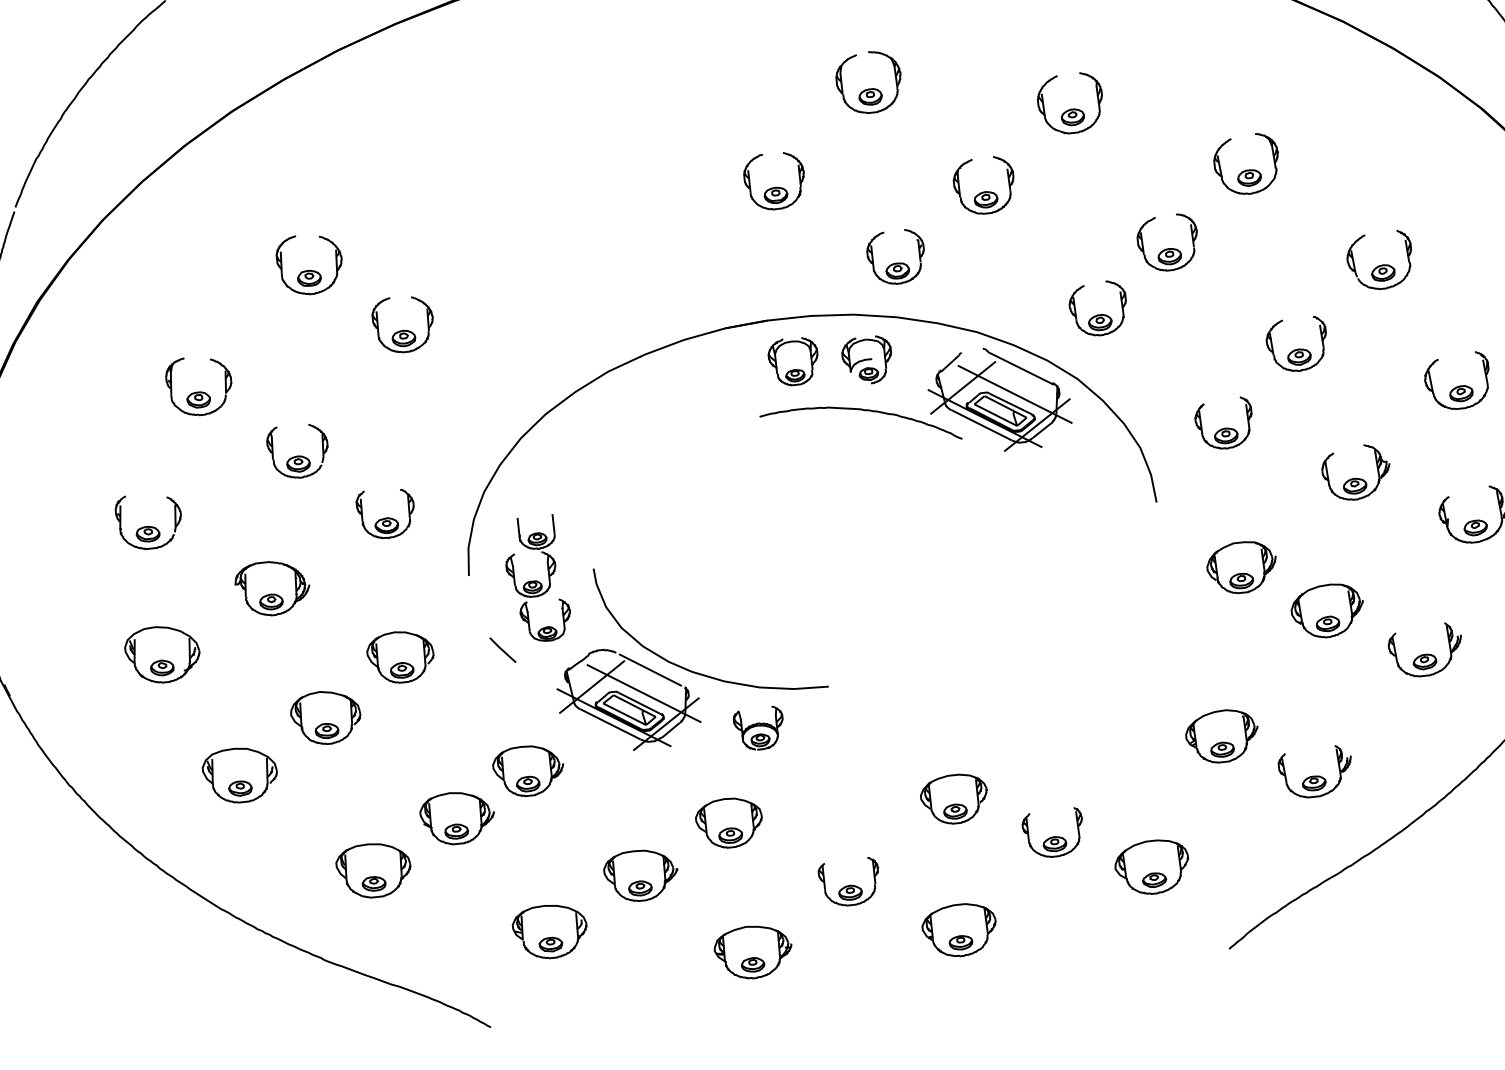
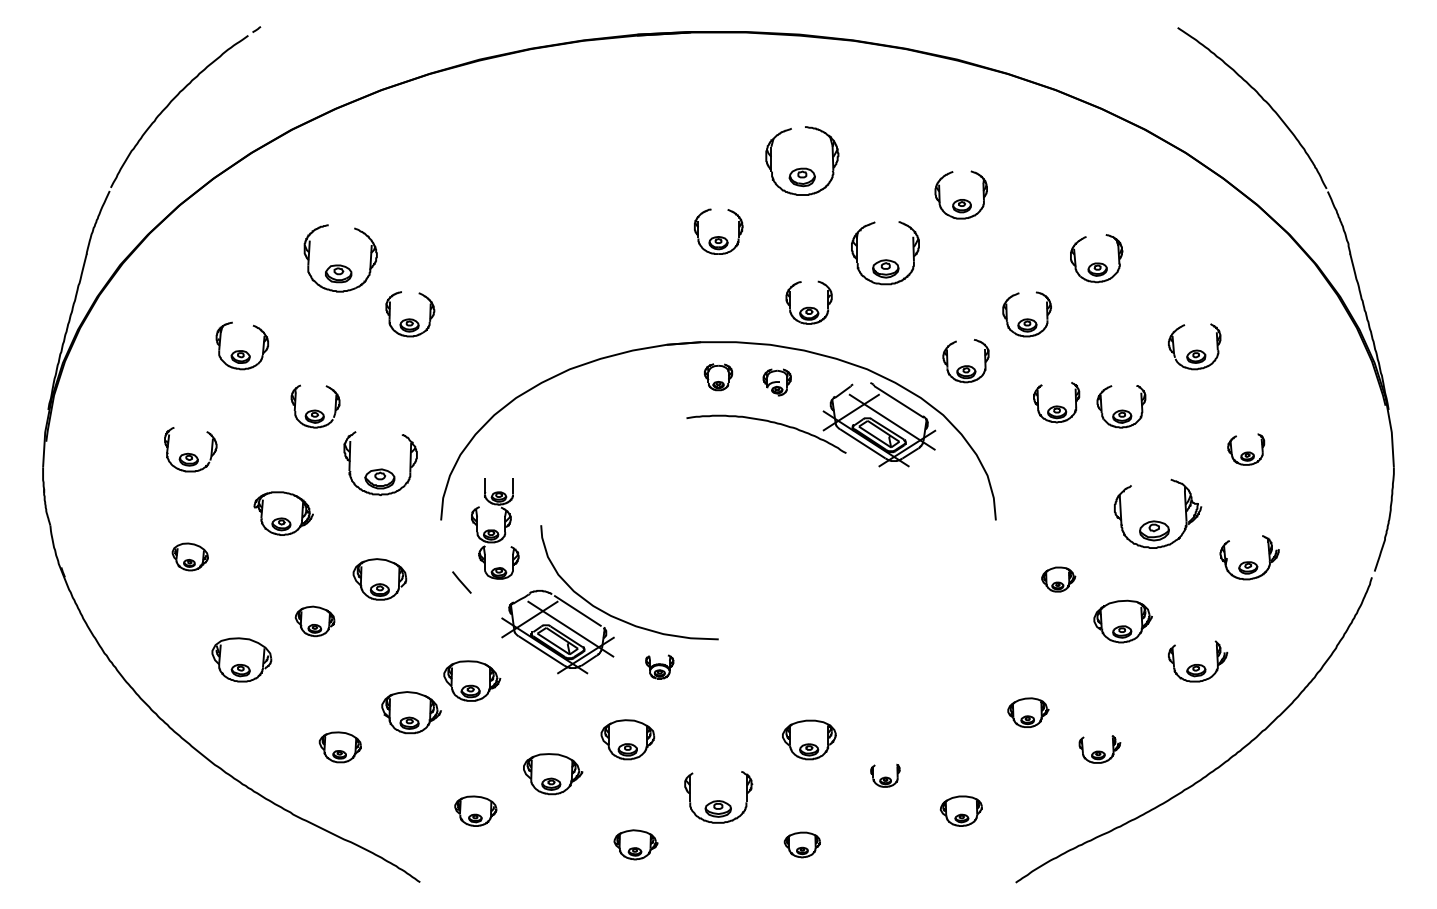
part: (869, 81) -> (802, 160), size x1.4
part: (984, 186) -> (885, 253), size x1.4
part: (309, 264) -> (340, 258), size x1.4
part: (793, 360) -> (718, 376), size x0.7
part: (866, 360) -> (776, 382), size x0.7
part: (1456, 381) -> (1245, 449), size x0.7
part: (1224, 423) -> (1056, 402), moved
part: (1356, 472) -> (1157, 513), size x1.6
part: (384, 513) -> (379, 463), size x1.6
part: (1242, 567) -> (1058, 579), size x0.6
part: (163, 653) -> (190, 556), size x0.6
part: (325, 718) -> (314, 621), size x0.7
part: (758, 728) -> (659, 666), size x0.7
part: (1222, 736) -> (1028, 712), size x0.7
part: (1315, 772) -> (1099, 749), size x0.7
part: (1053, 833) -> (885, 775), size x0.6
part: (1152, 867) -> (961, 811), size x0.7
part: (374, 870) -> (340, 747), size x0.7
part: (849, 882) -> (718, 797), size x1.4
part: (959, 929) -> (802, 844), size x0.6
part: (550, 932) -> (475, 811), size x0.7
part: (752, 951) -> (635, 844), size x0.7

